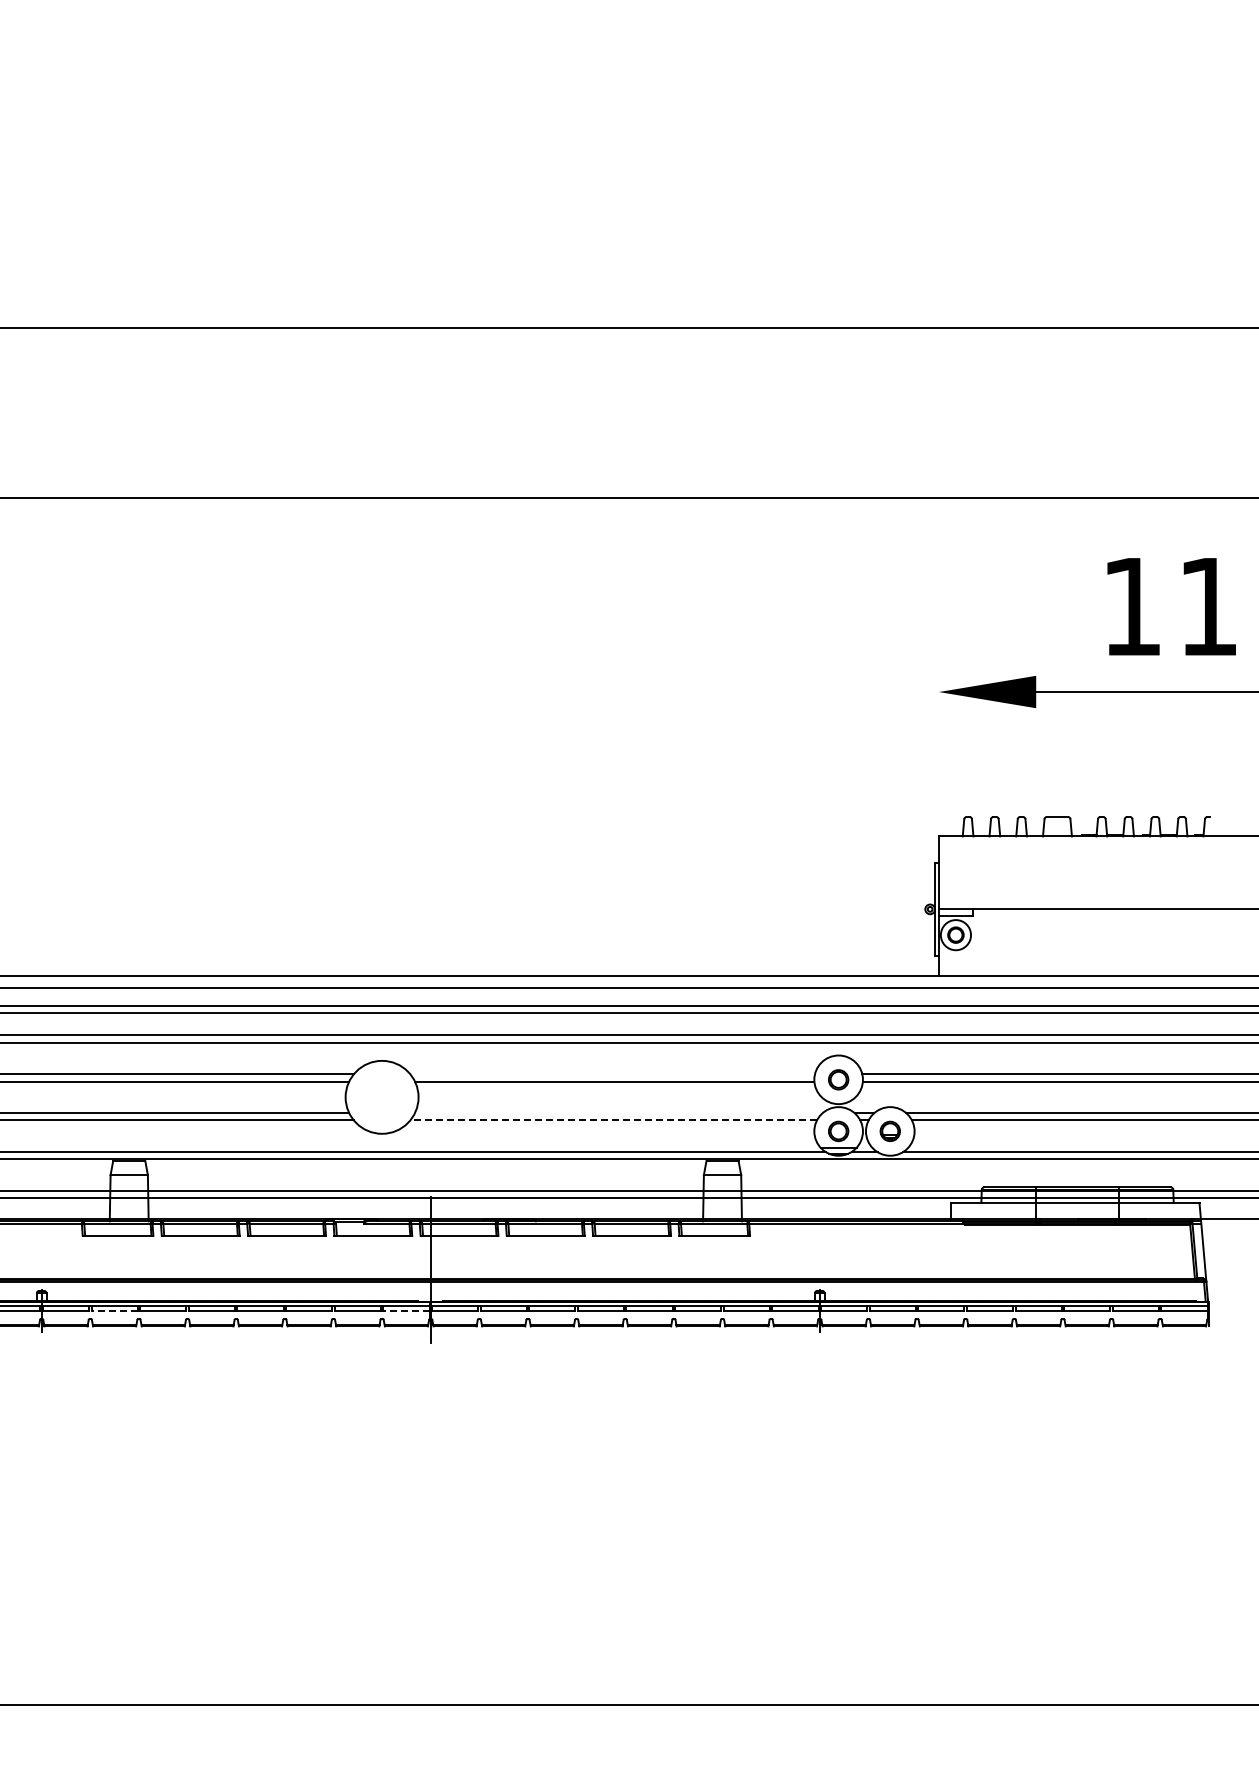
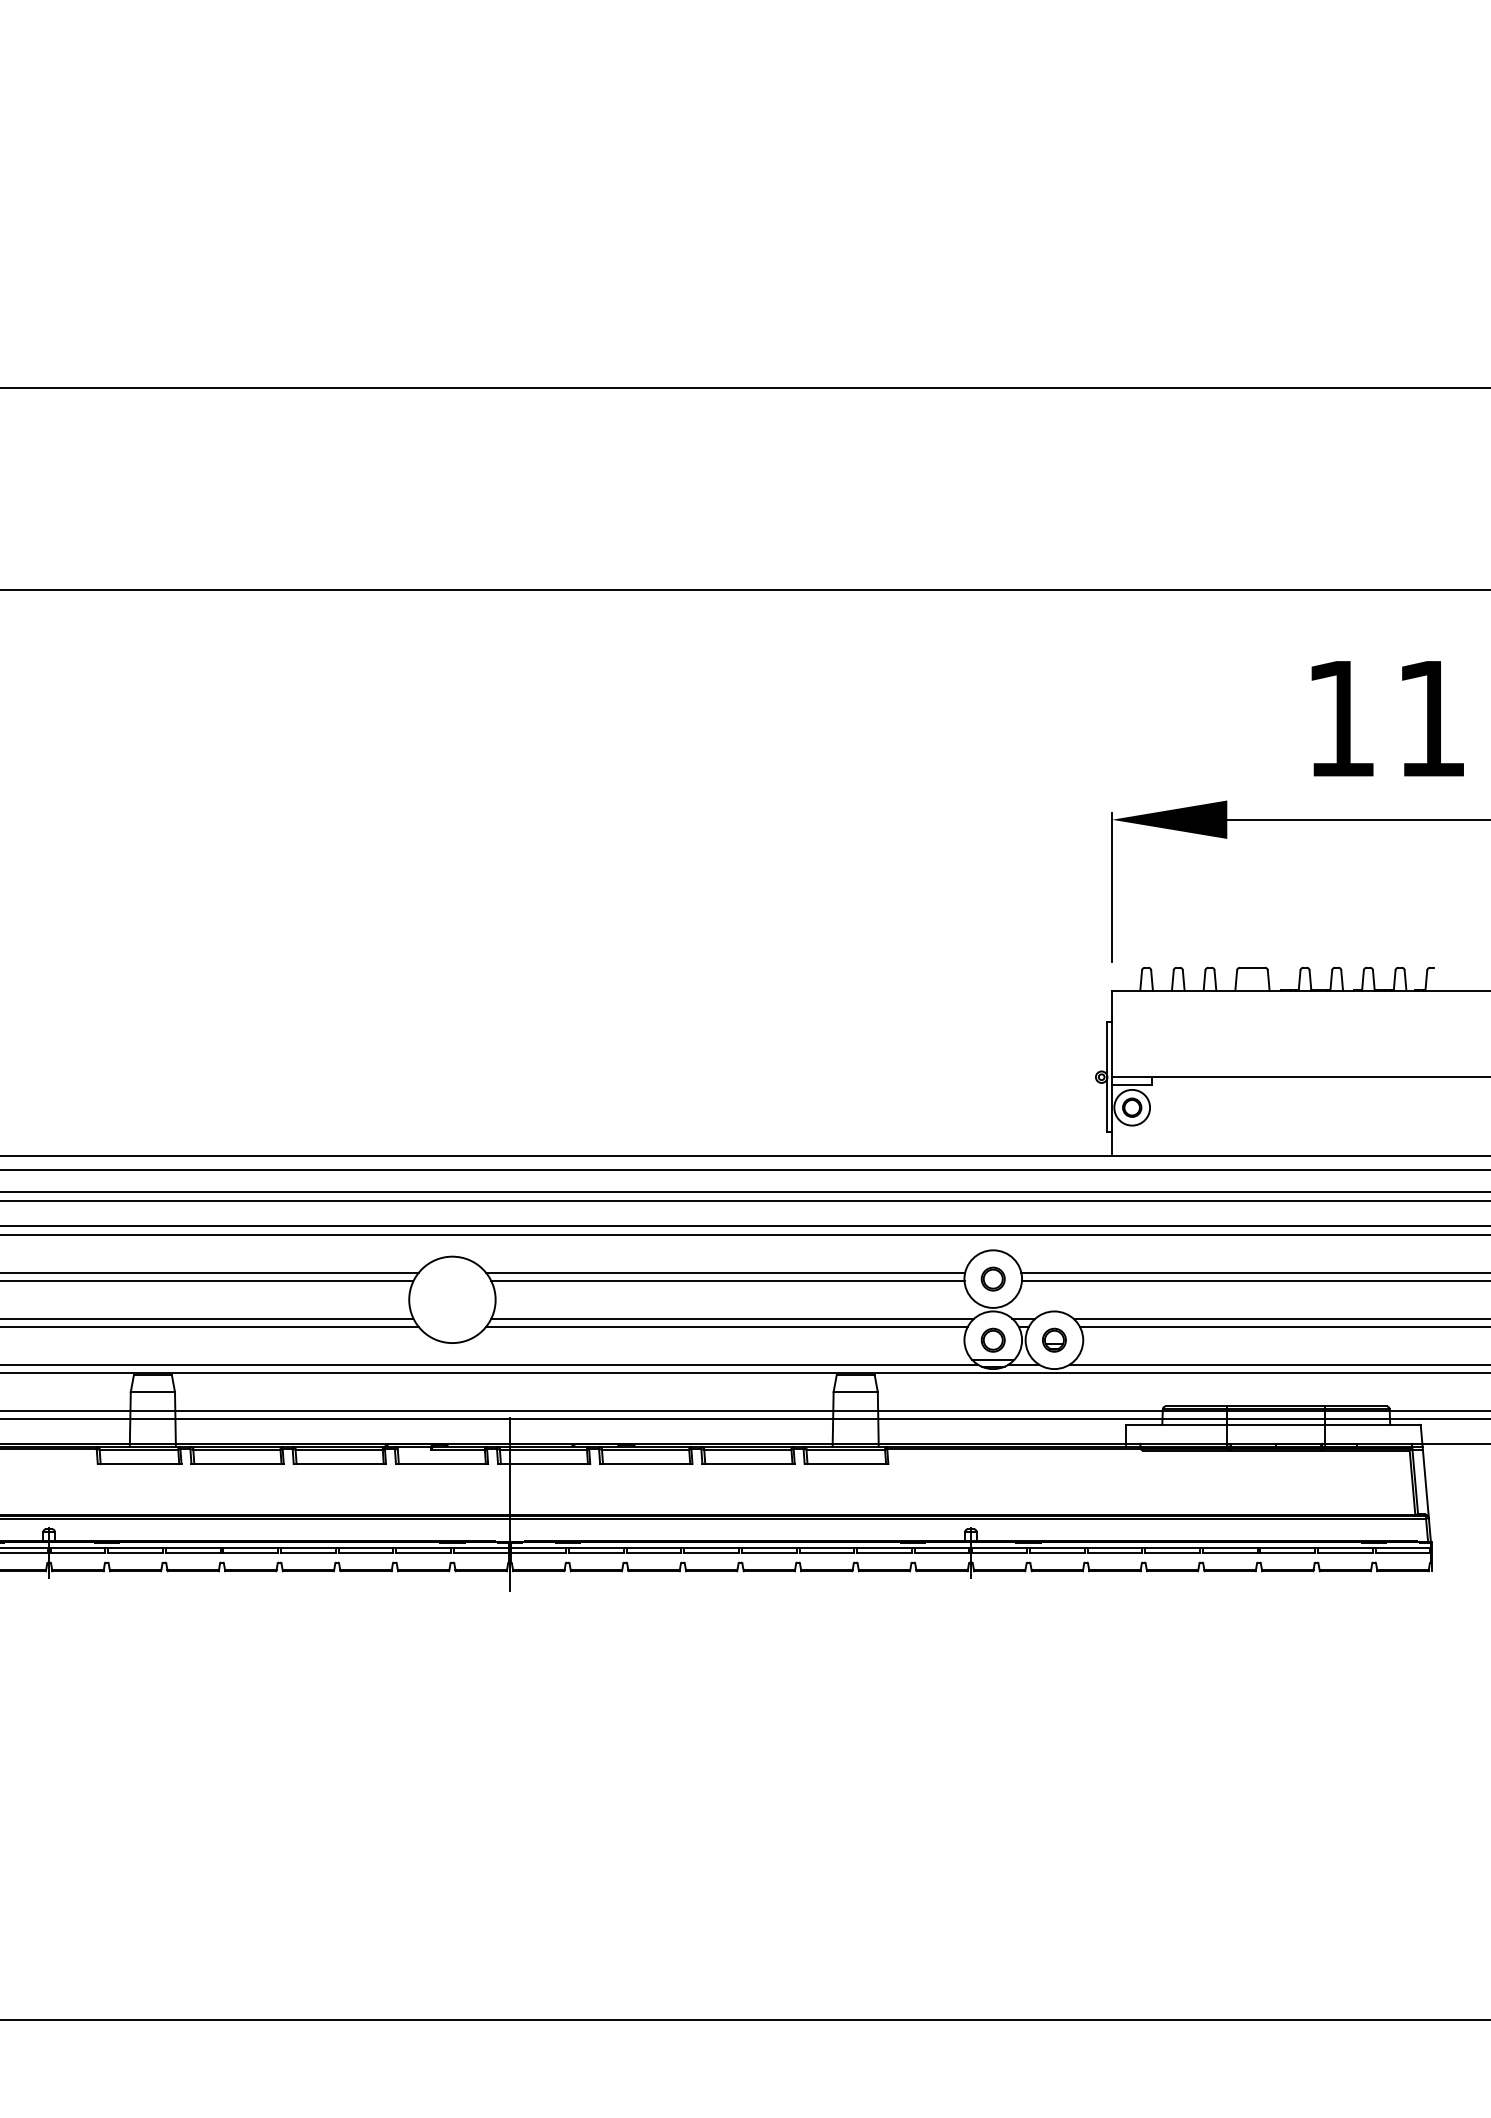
line: (938, 748) -> (1111, 886), added
line: (612, 1074) -> (725, 1272), added
line: (618, 1113) -> (732, 1319), added
line: (613, 1120) -> (726, 1327), dashed -> solid
line: (114, 1310) -> (135, 1552), dashed -> solid
line: (405, 1310) -> (480, 1552), dashed -> solid

